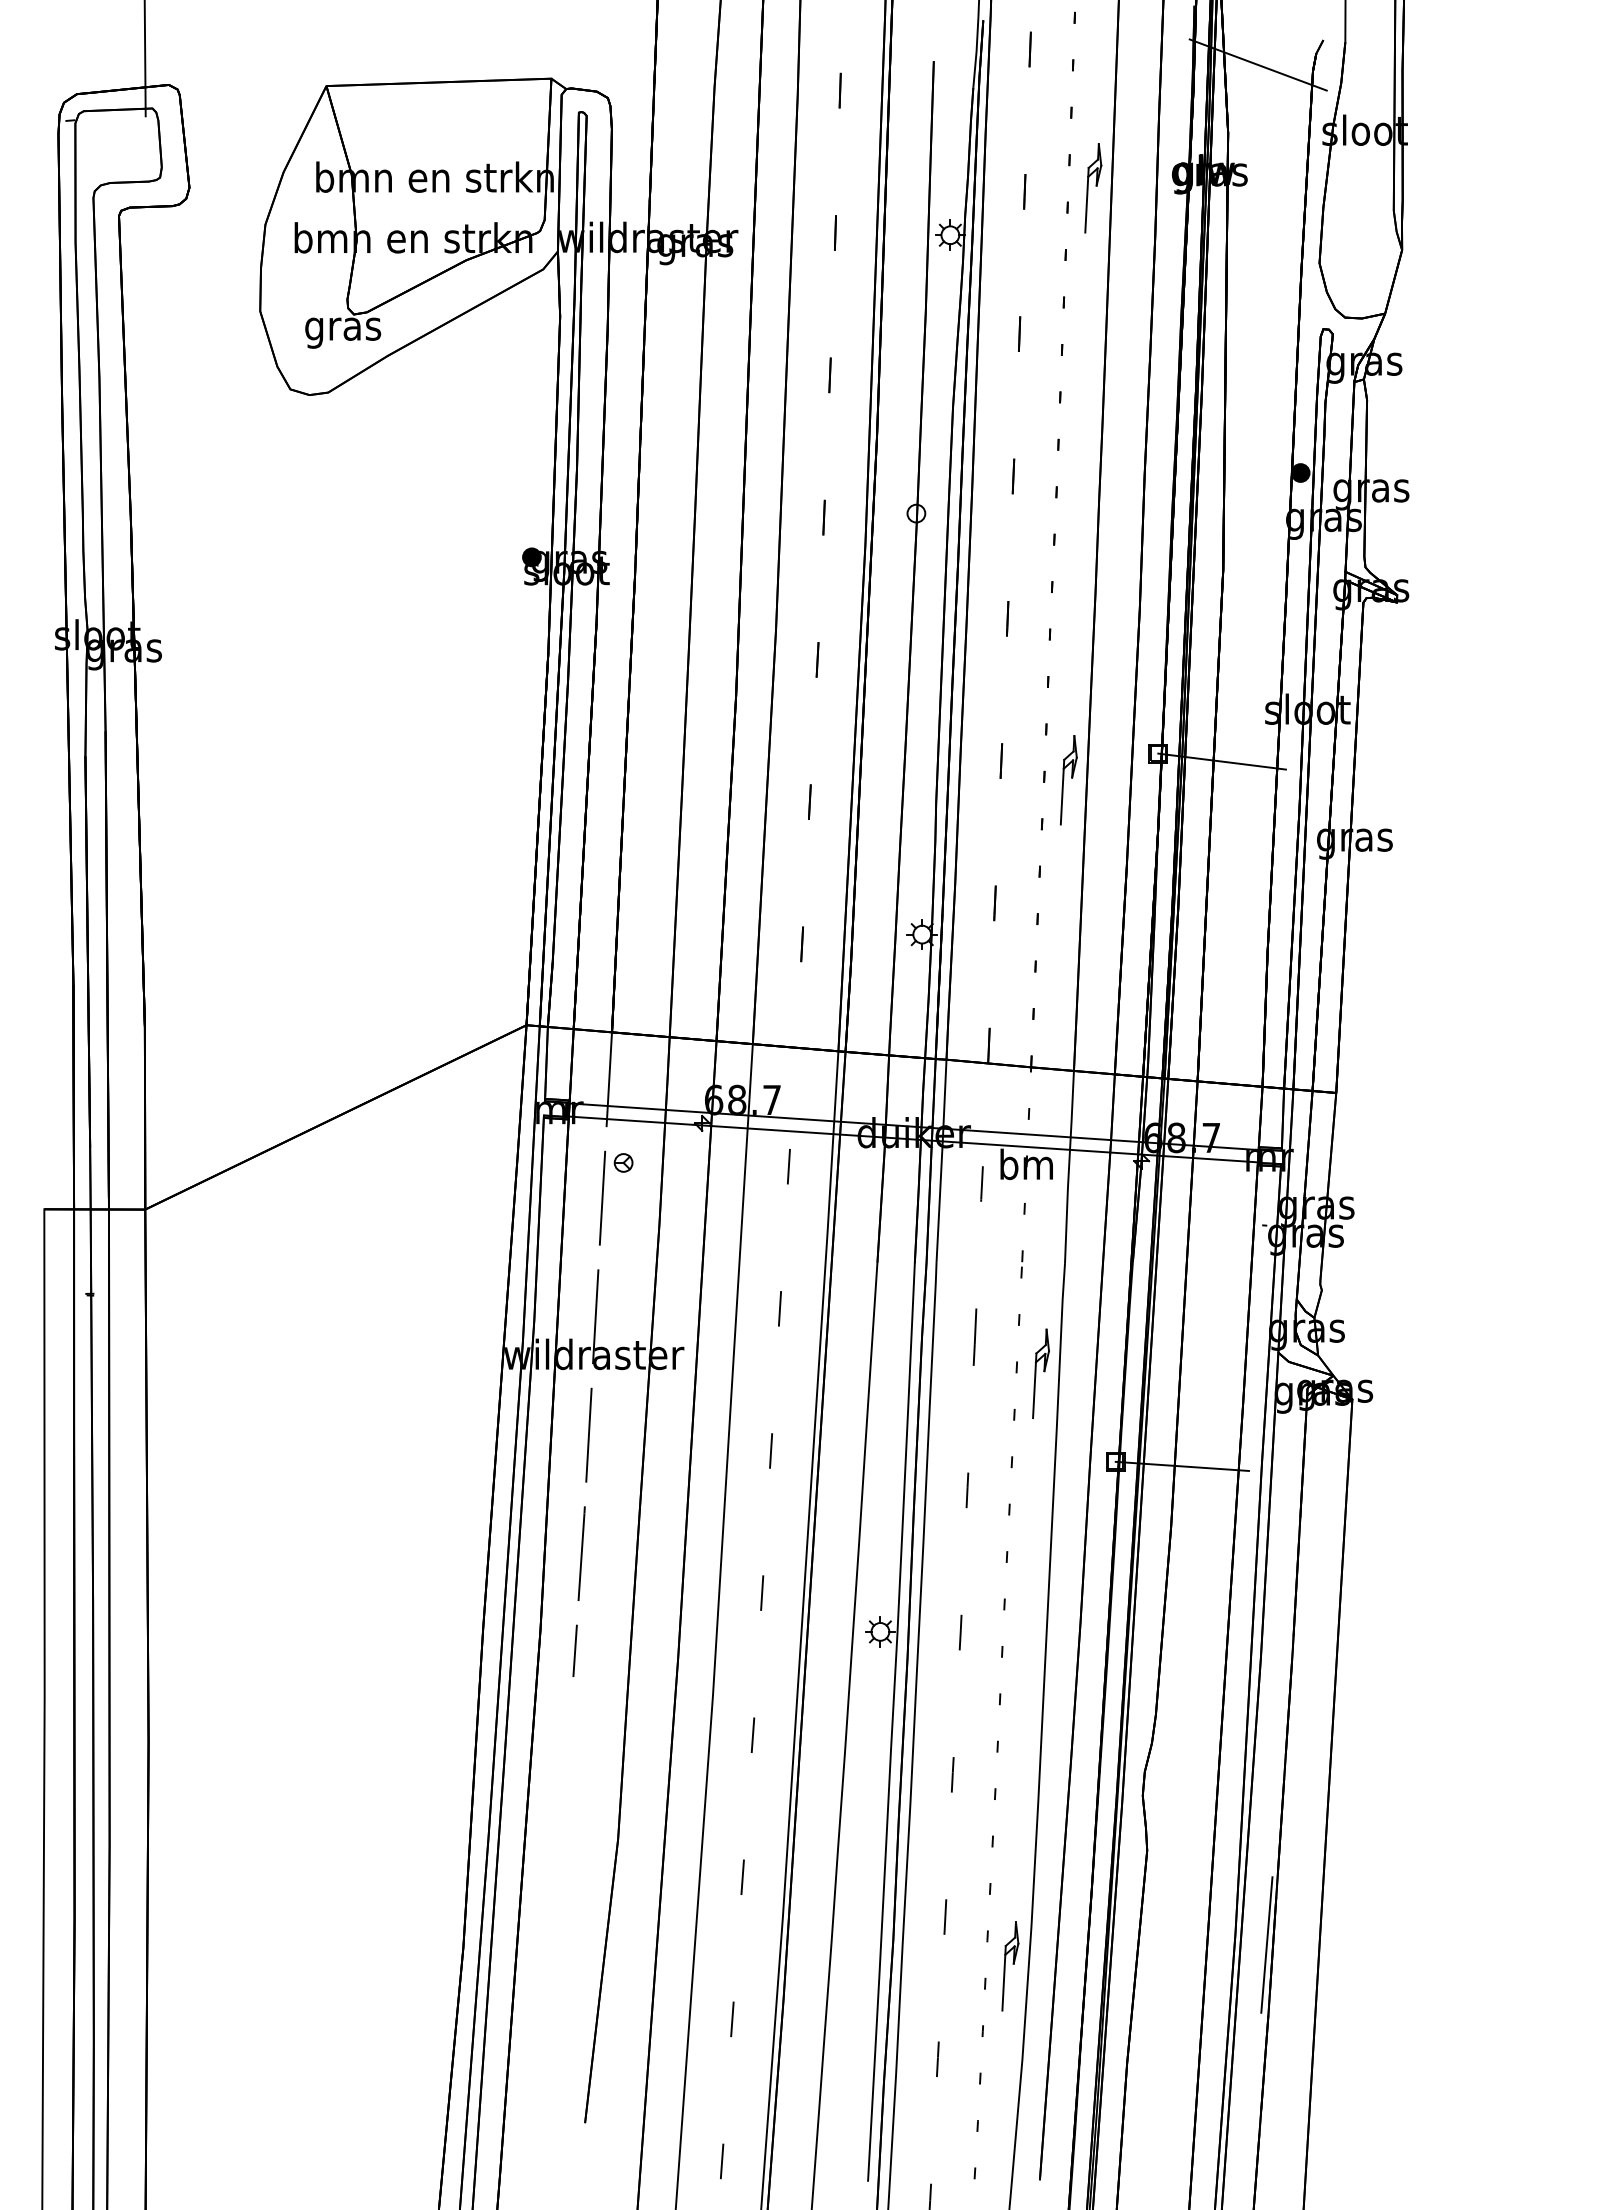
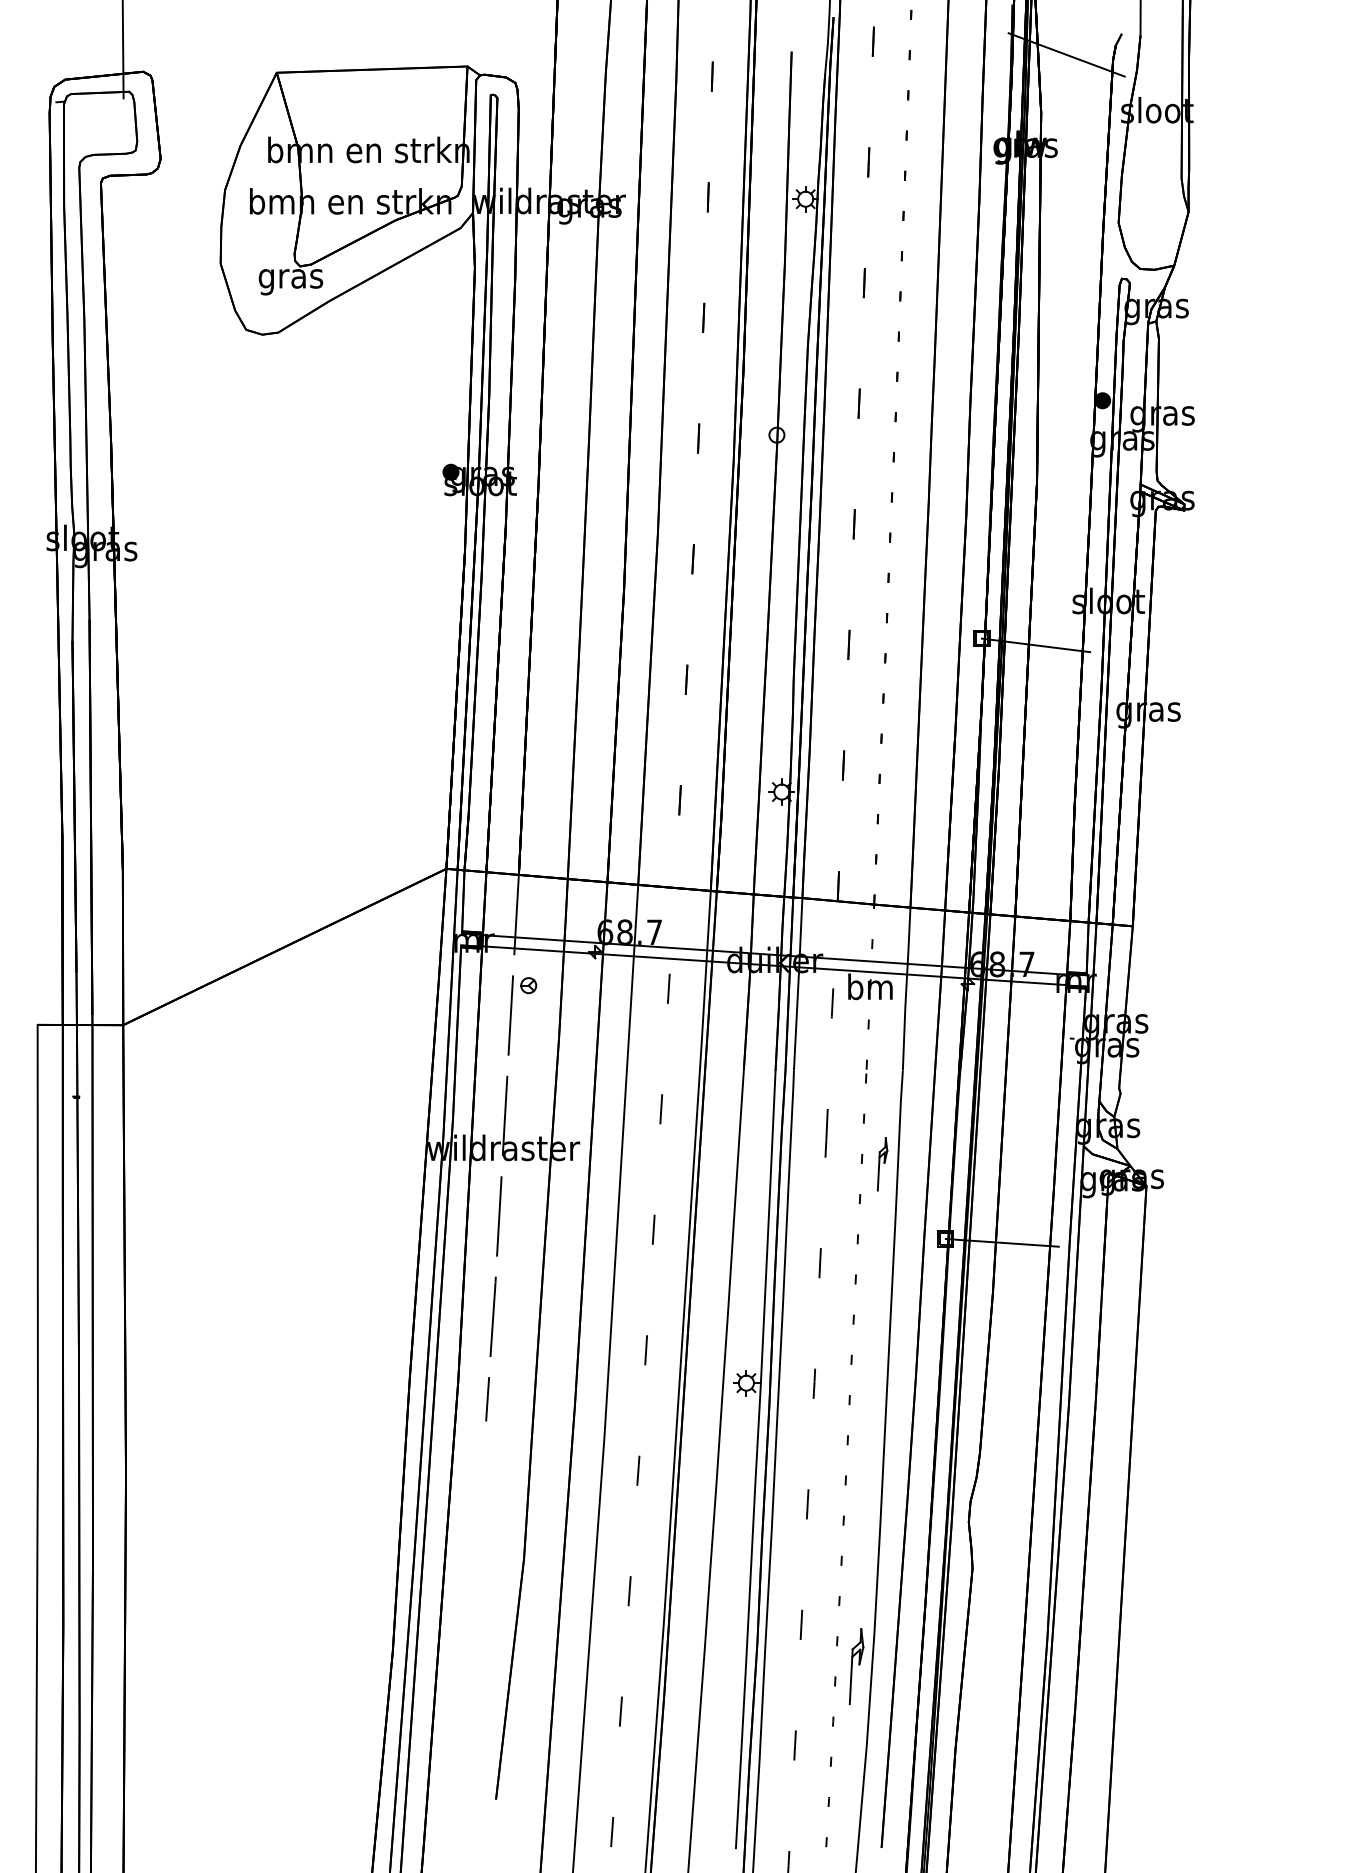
part: (1093, 188) -> (927, 159), removed
part: (1068, 780) -> (905, 661), removed
part: (1040, 1373) -> (882, 1164), size x0.7
line: (1266, 1944) -> (1073, 1648), removed

